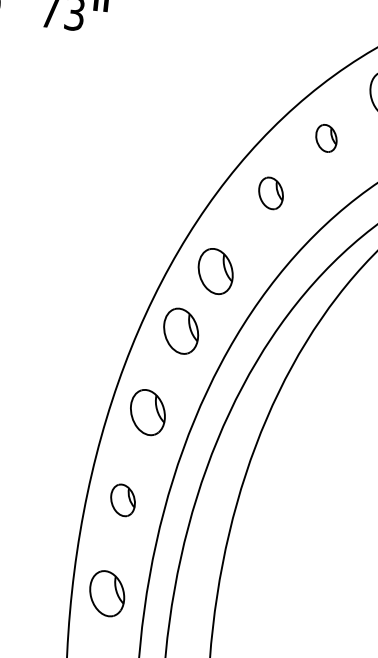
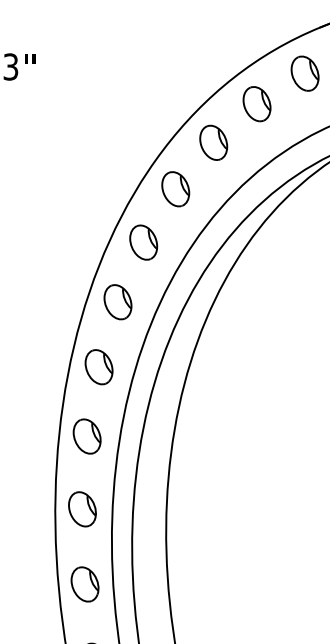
part: (326, 138) -> (213, 142), size x1.67
part: (270, 193) -> (175, 189), size x1.43
part: (215, 271) -> (143, 242), moved
part: (122, 500) -> (86, 436), size x1.43

